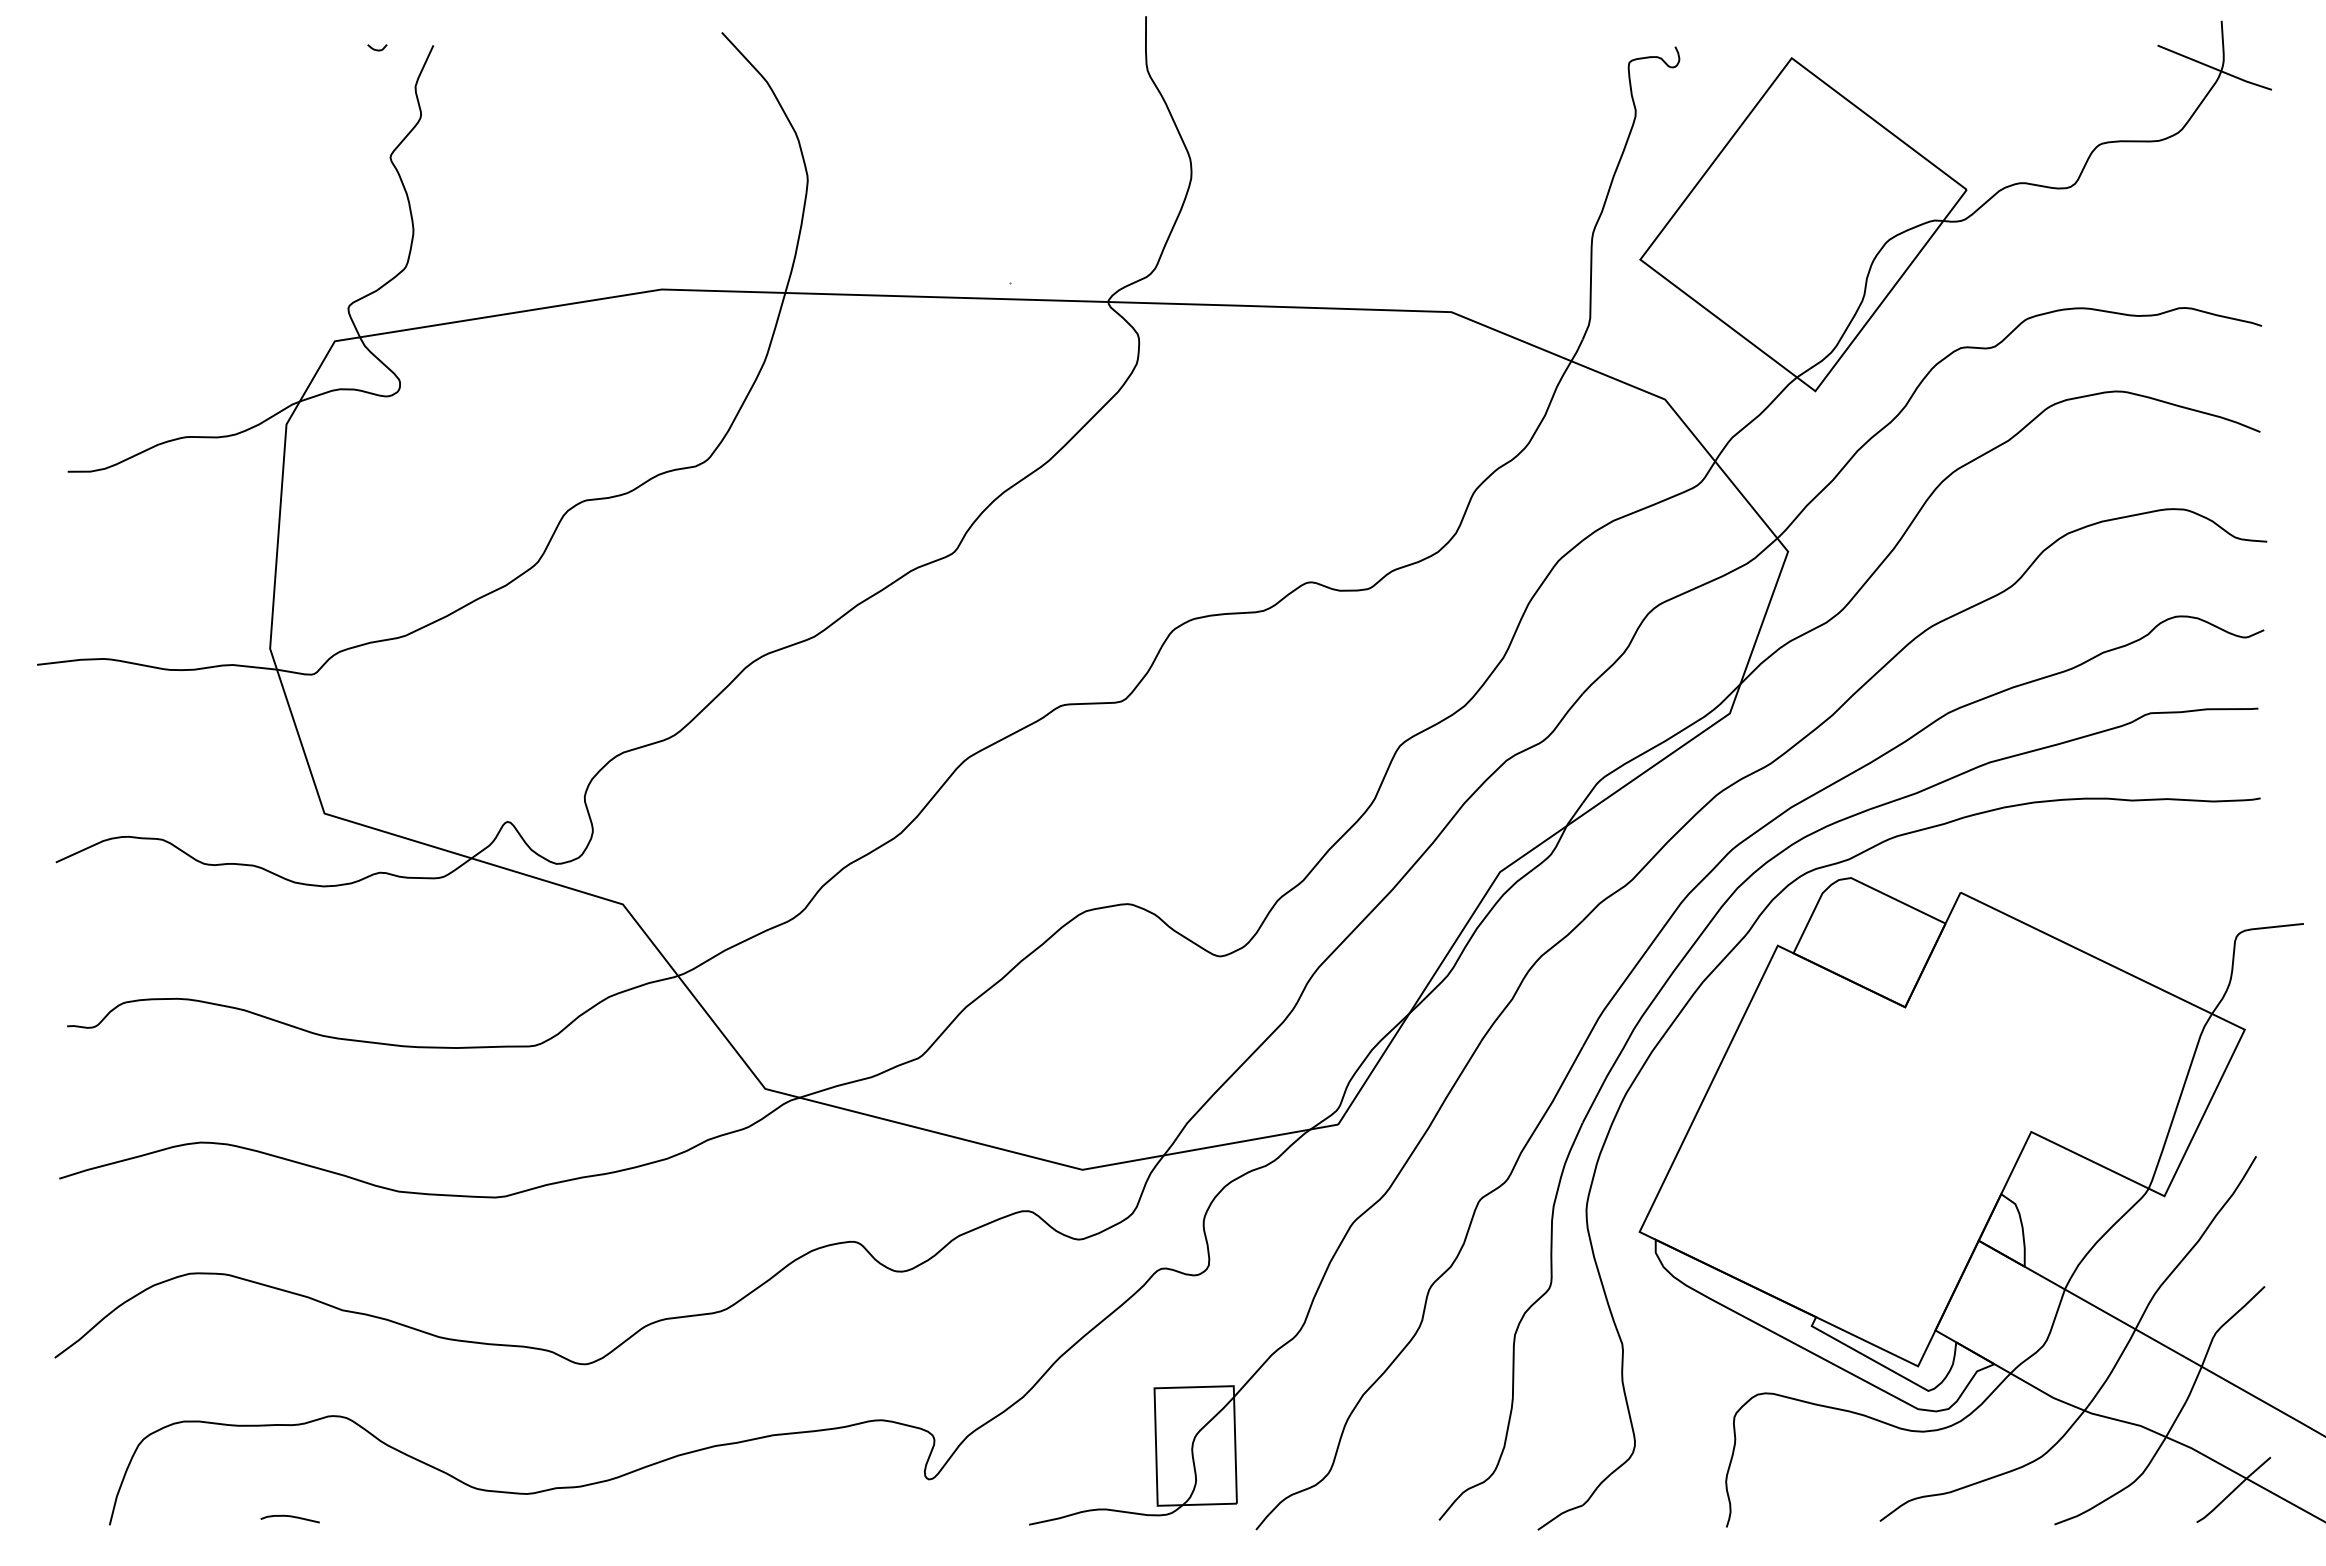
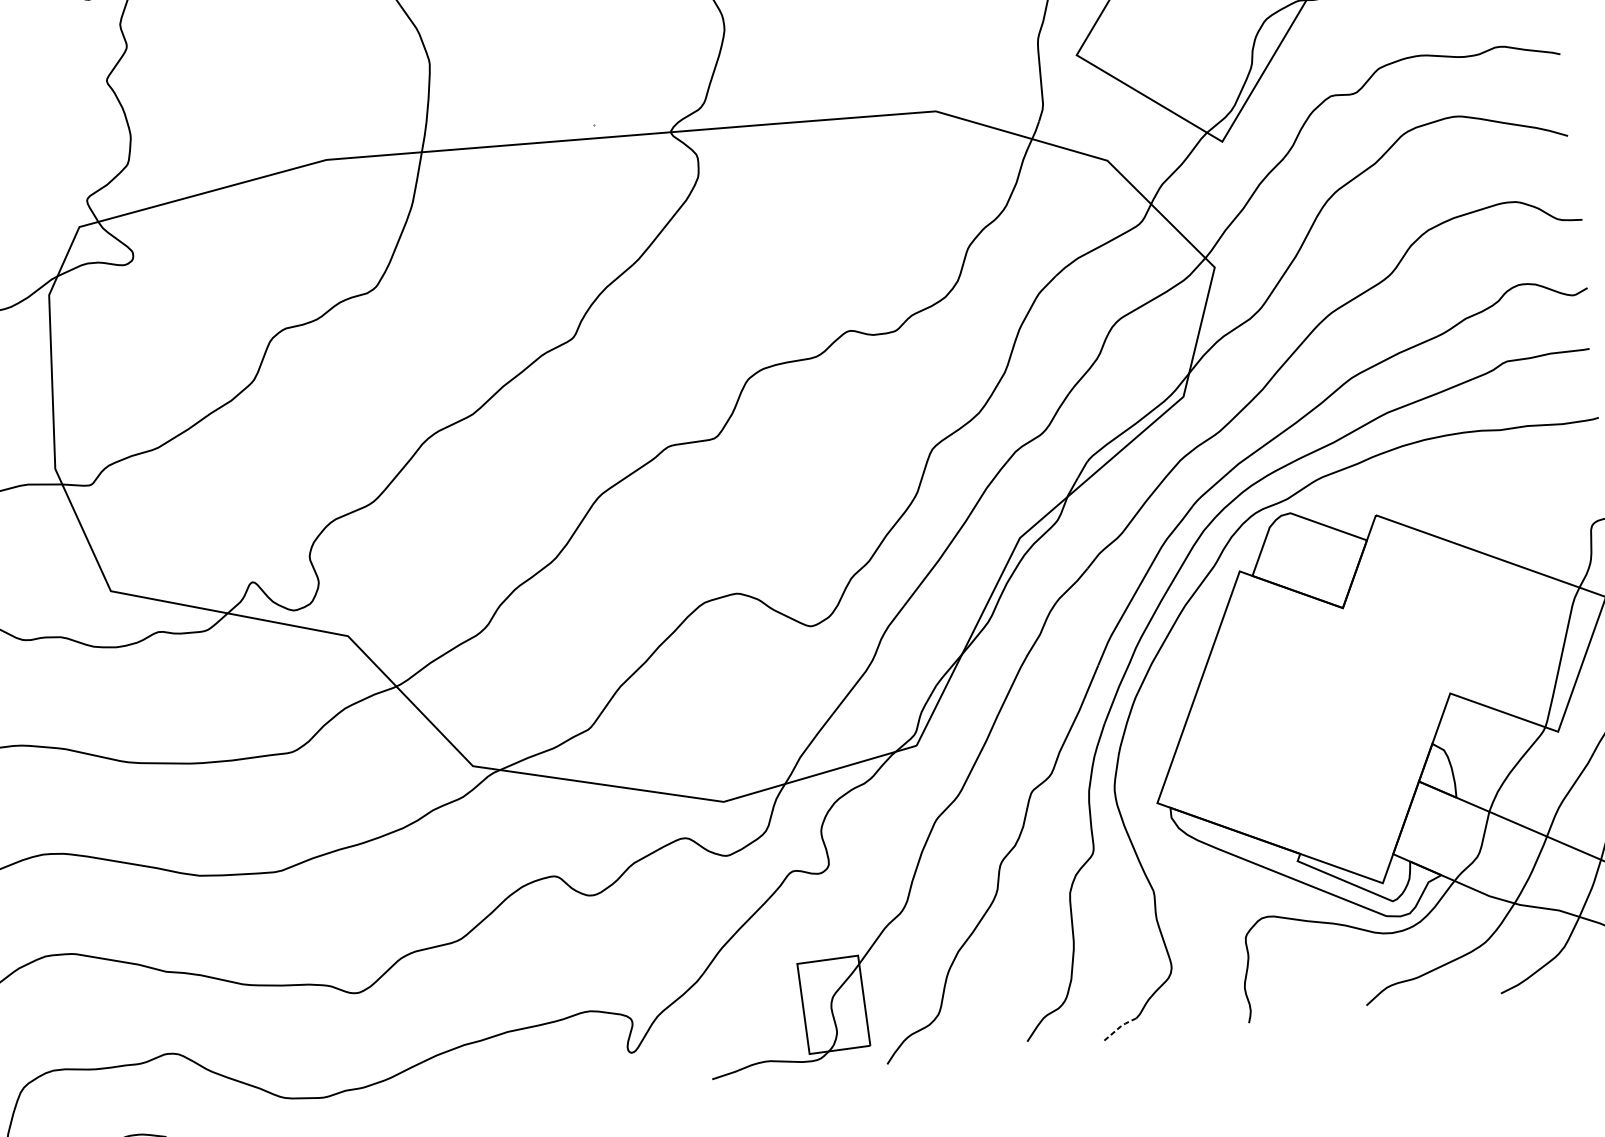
line: (1560, 1514) -> (1120, 1027), solid -> dashed

